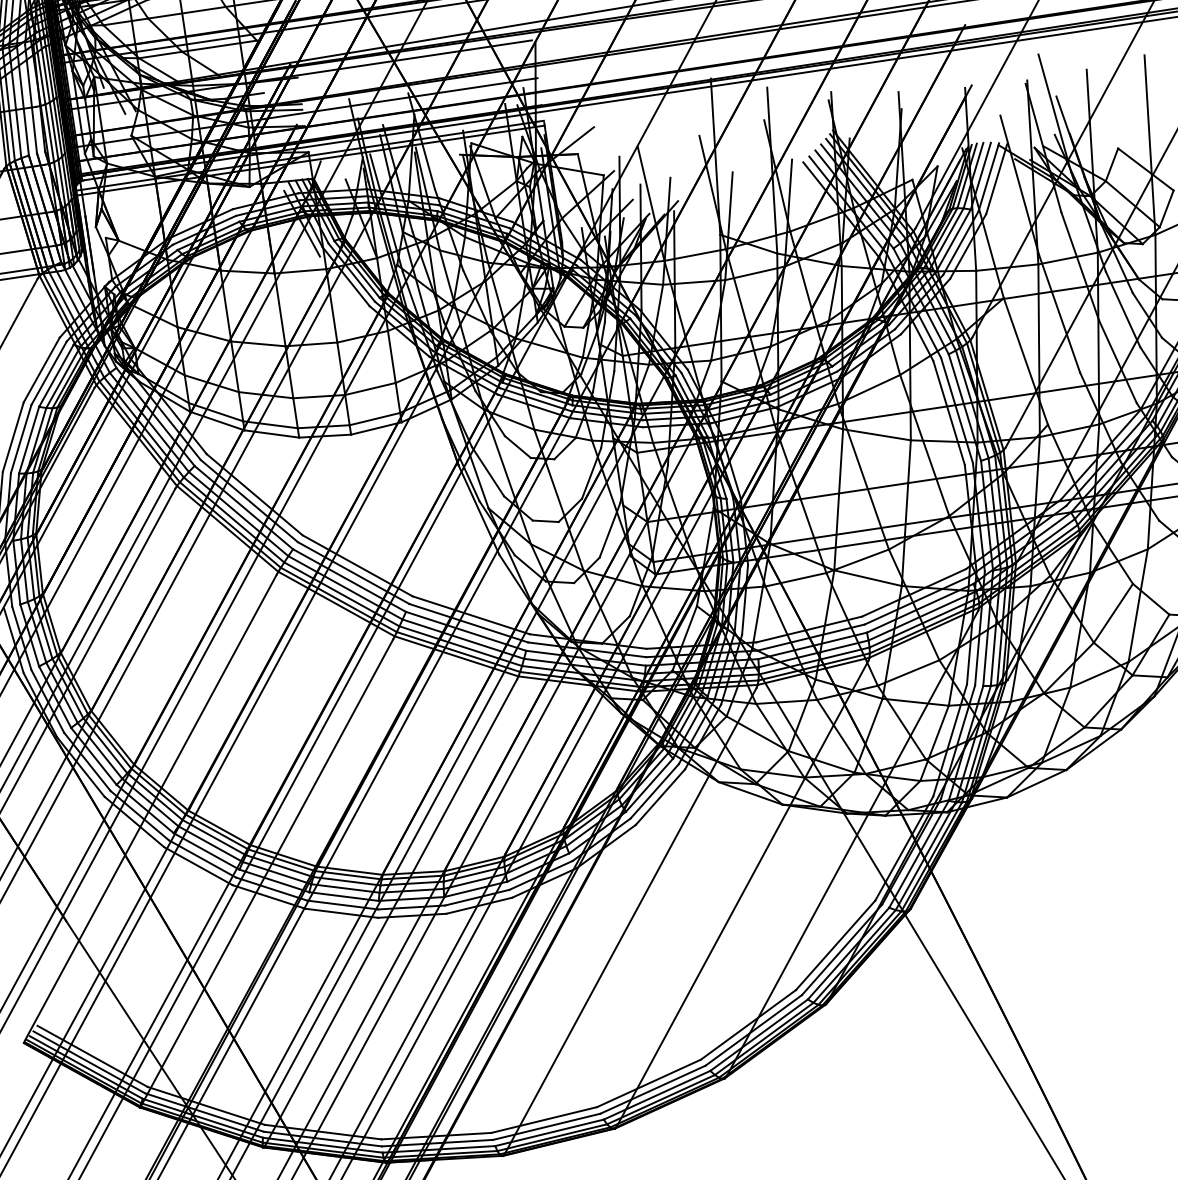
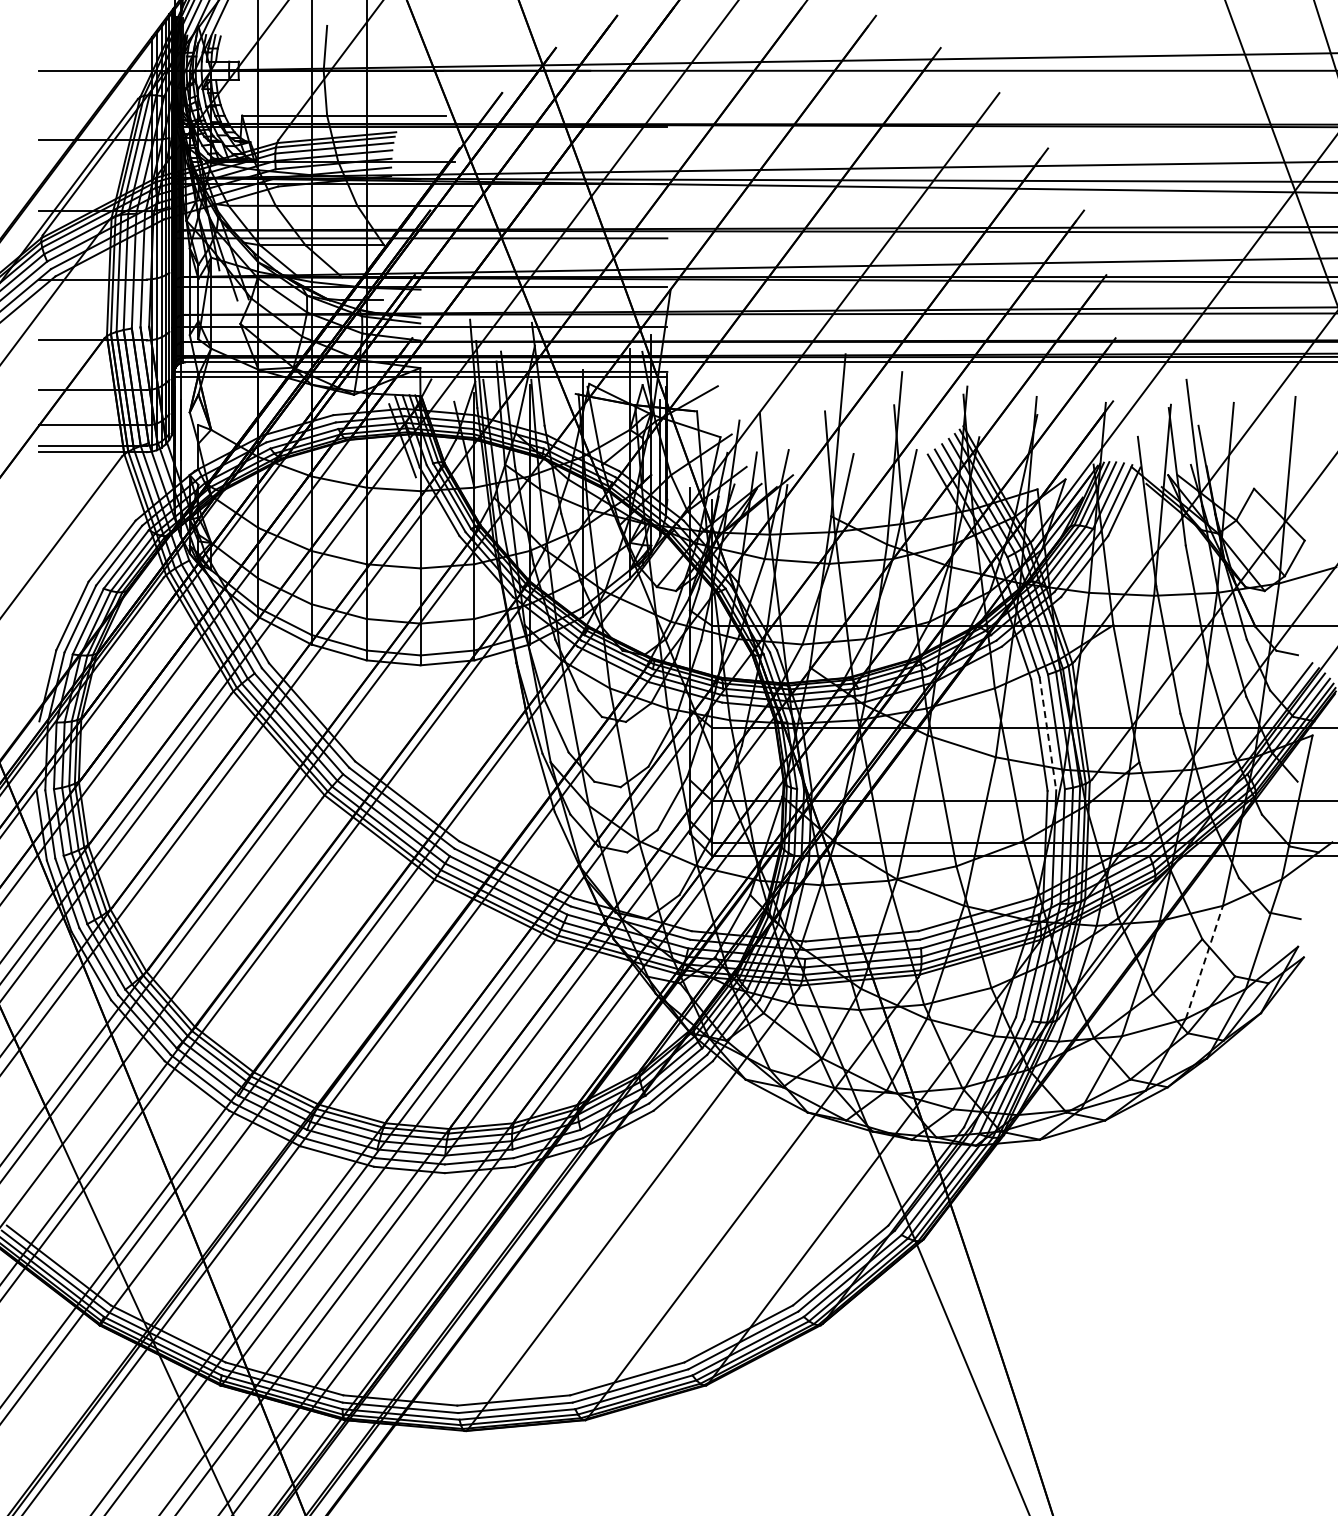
line: (956, 411) -> (1047, 734), solid -> dashed
line: (1138, 605) -> (1204, 962), solid -> dashed

